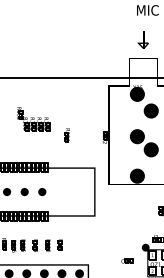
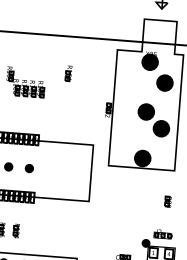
part: (66, 135) -> (67, 73), moved
part: (53, 245) -> (37, 232), removed

